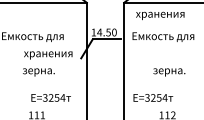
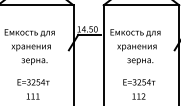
text: (159, 15) -> (136, 47), moved
text: (47, 54) -> (30, 47), moved
text: (51, 98) -> (33, 82), moved
text: (153, 98) -> (139, 82), moved

